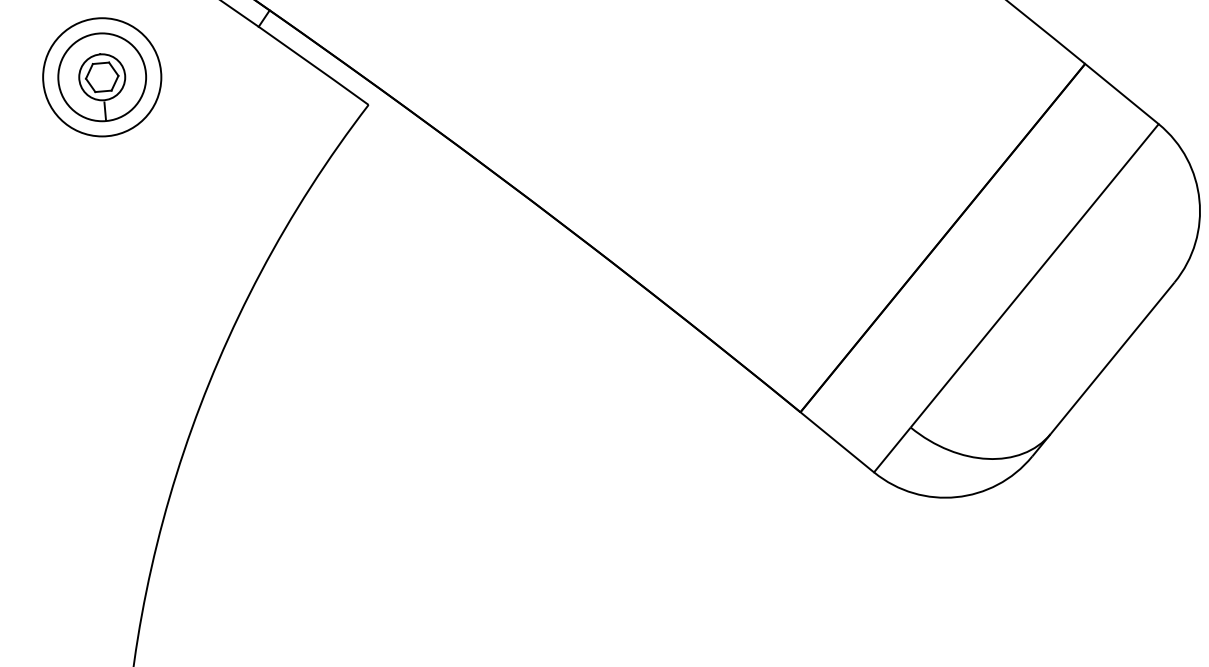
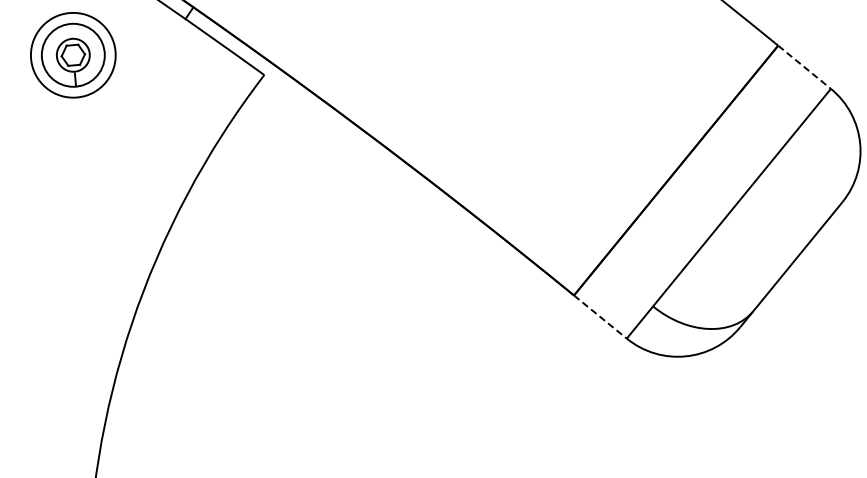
line: (1121, 94) -> (804, 67), solid -> dashed
line: (837, 442) -> (600, 317), solid -> dashed

